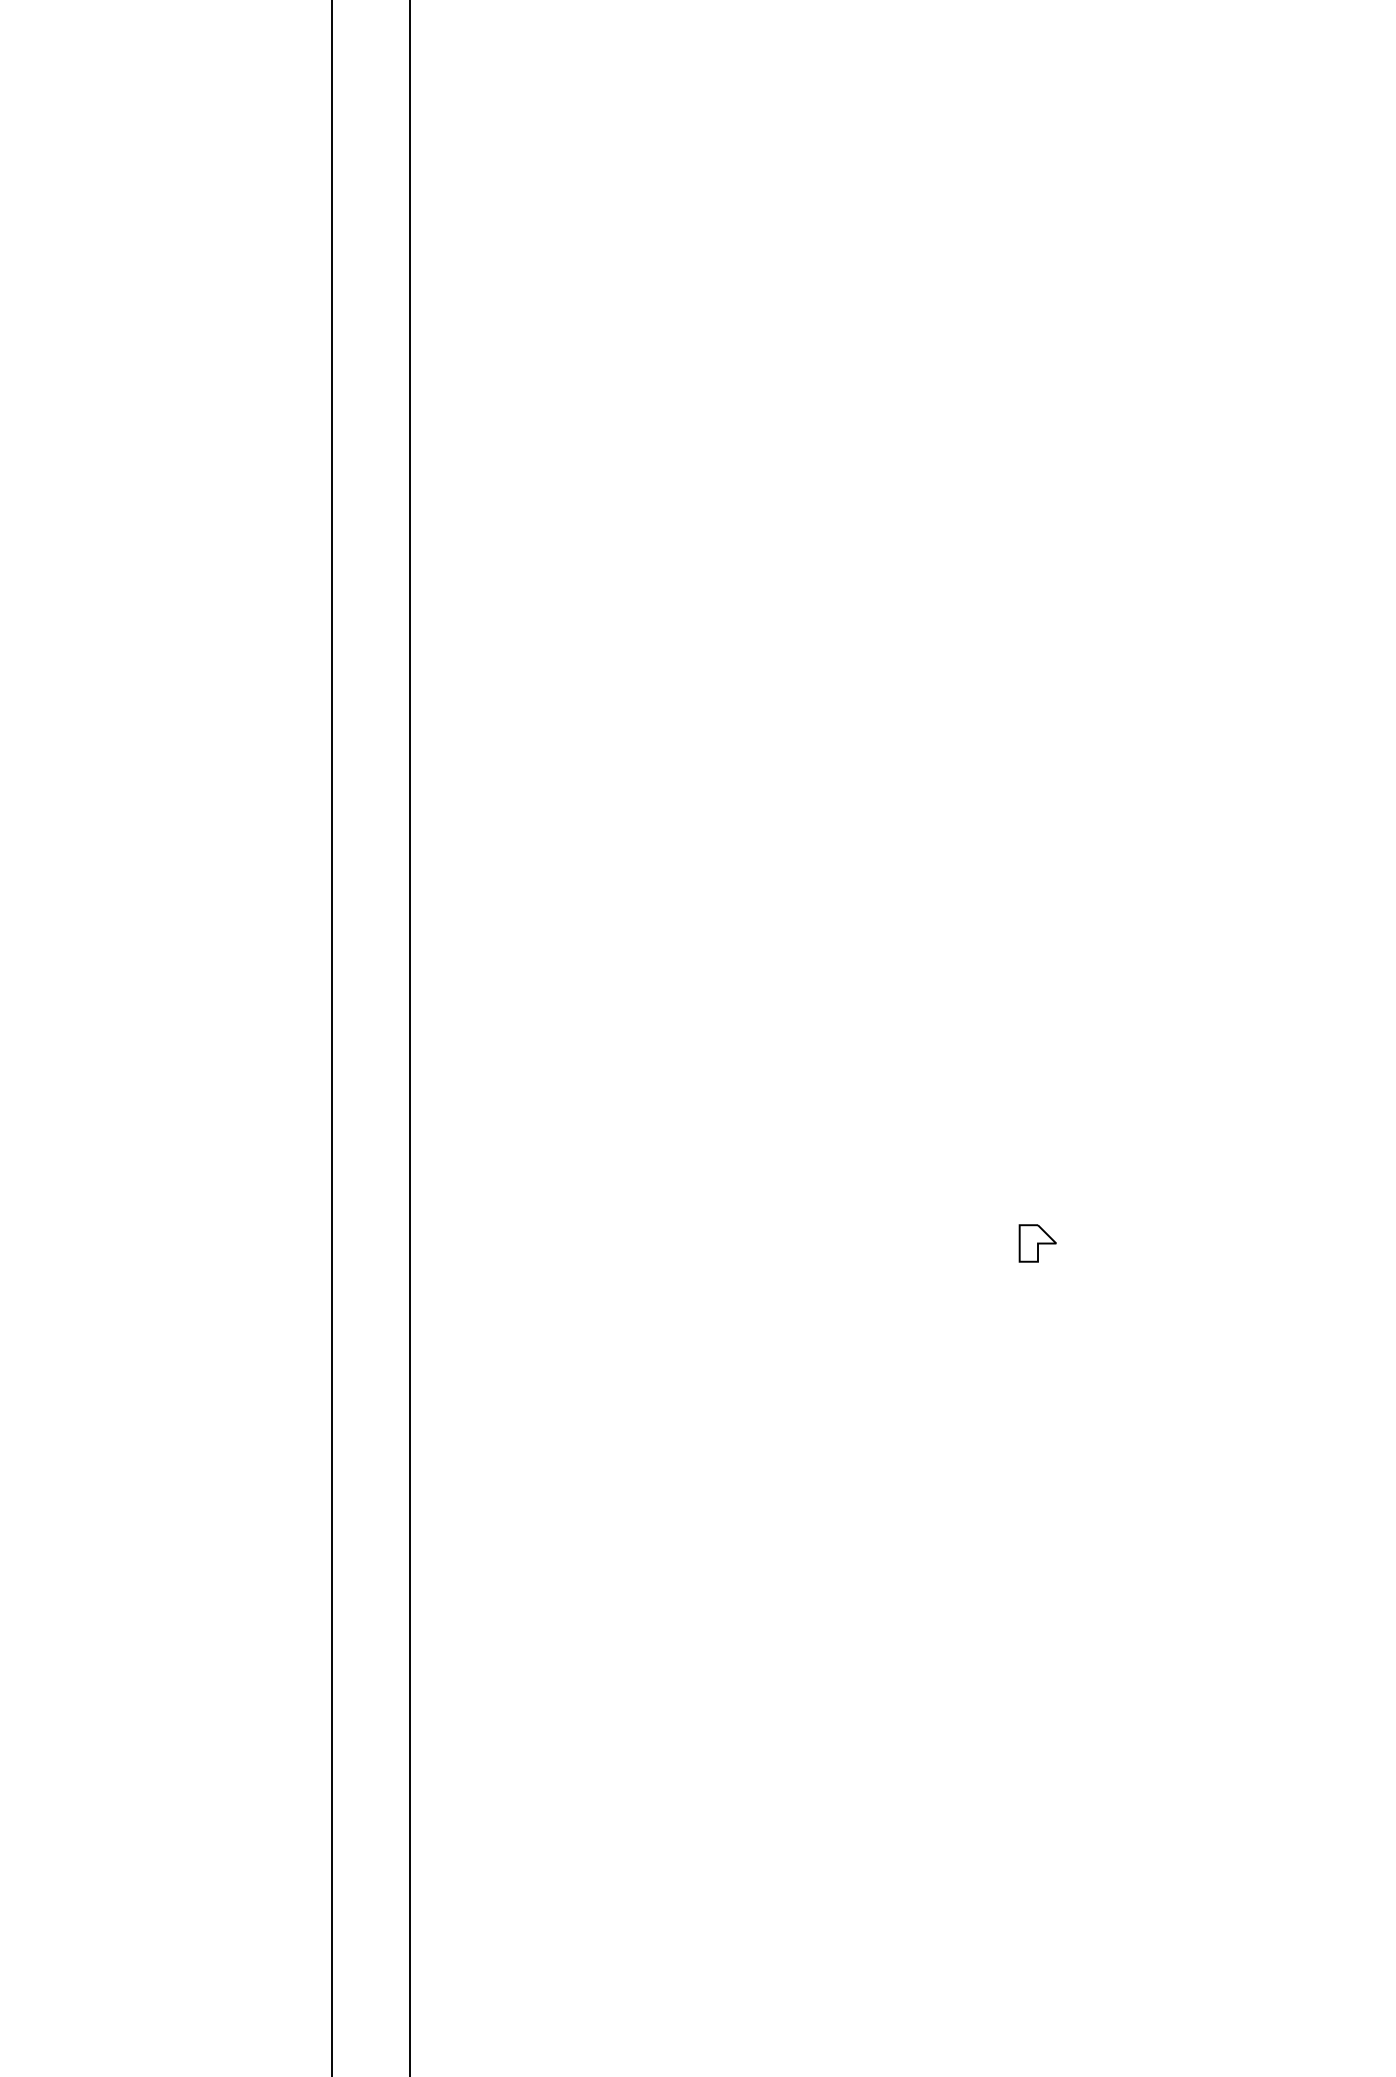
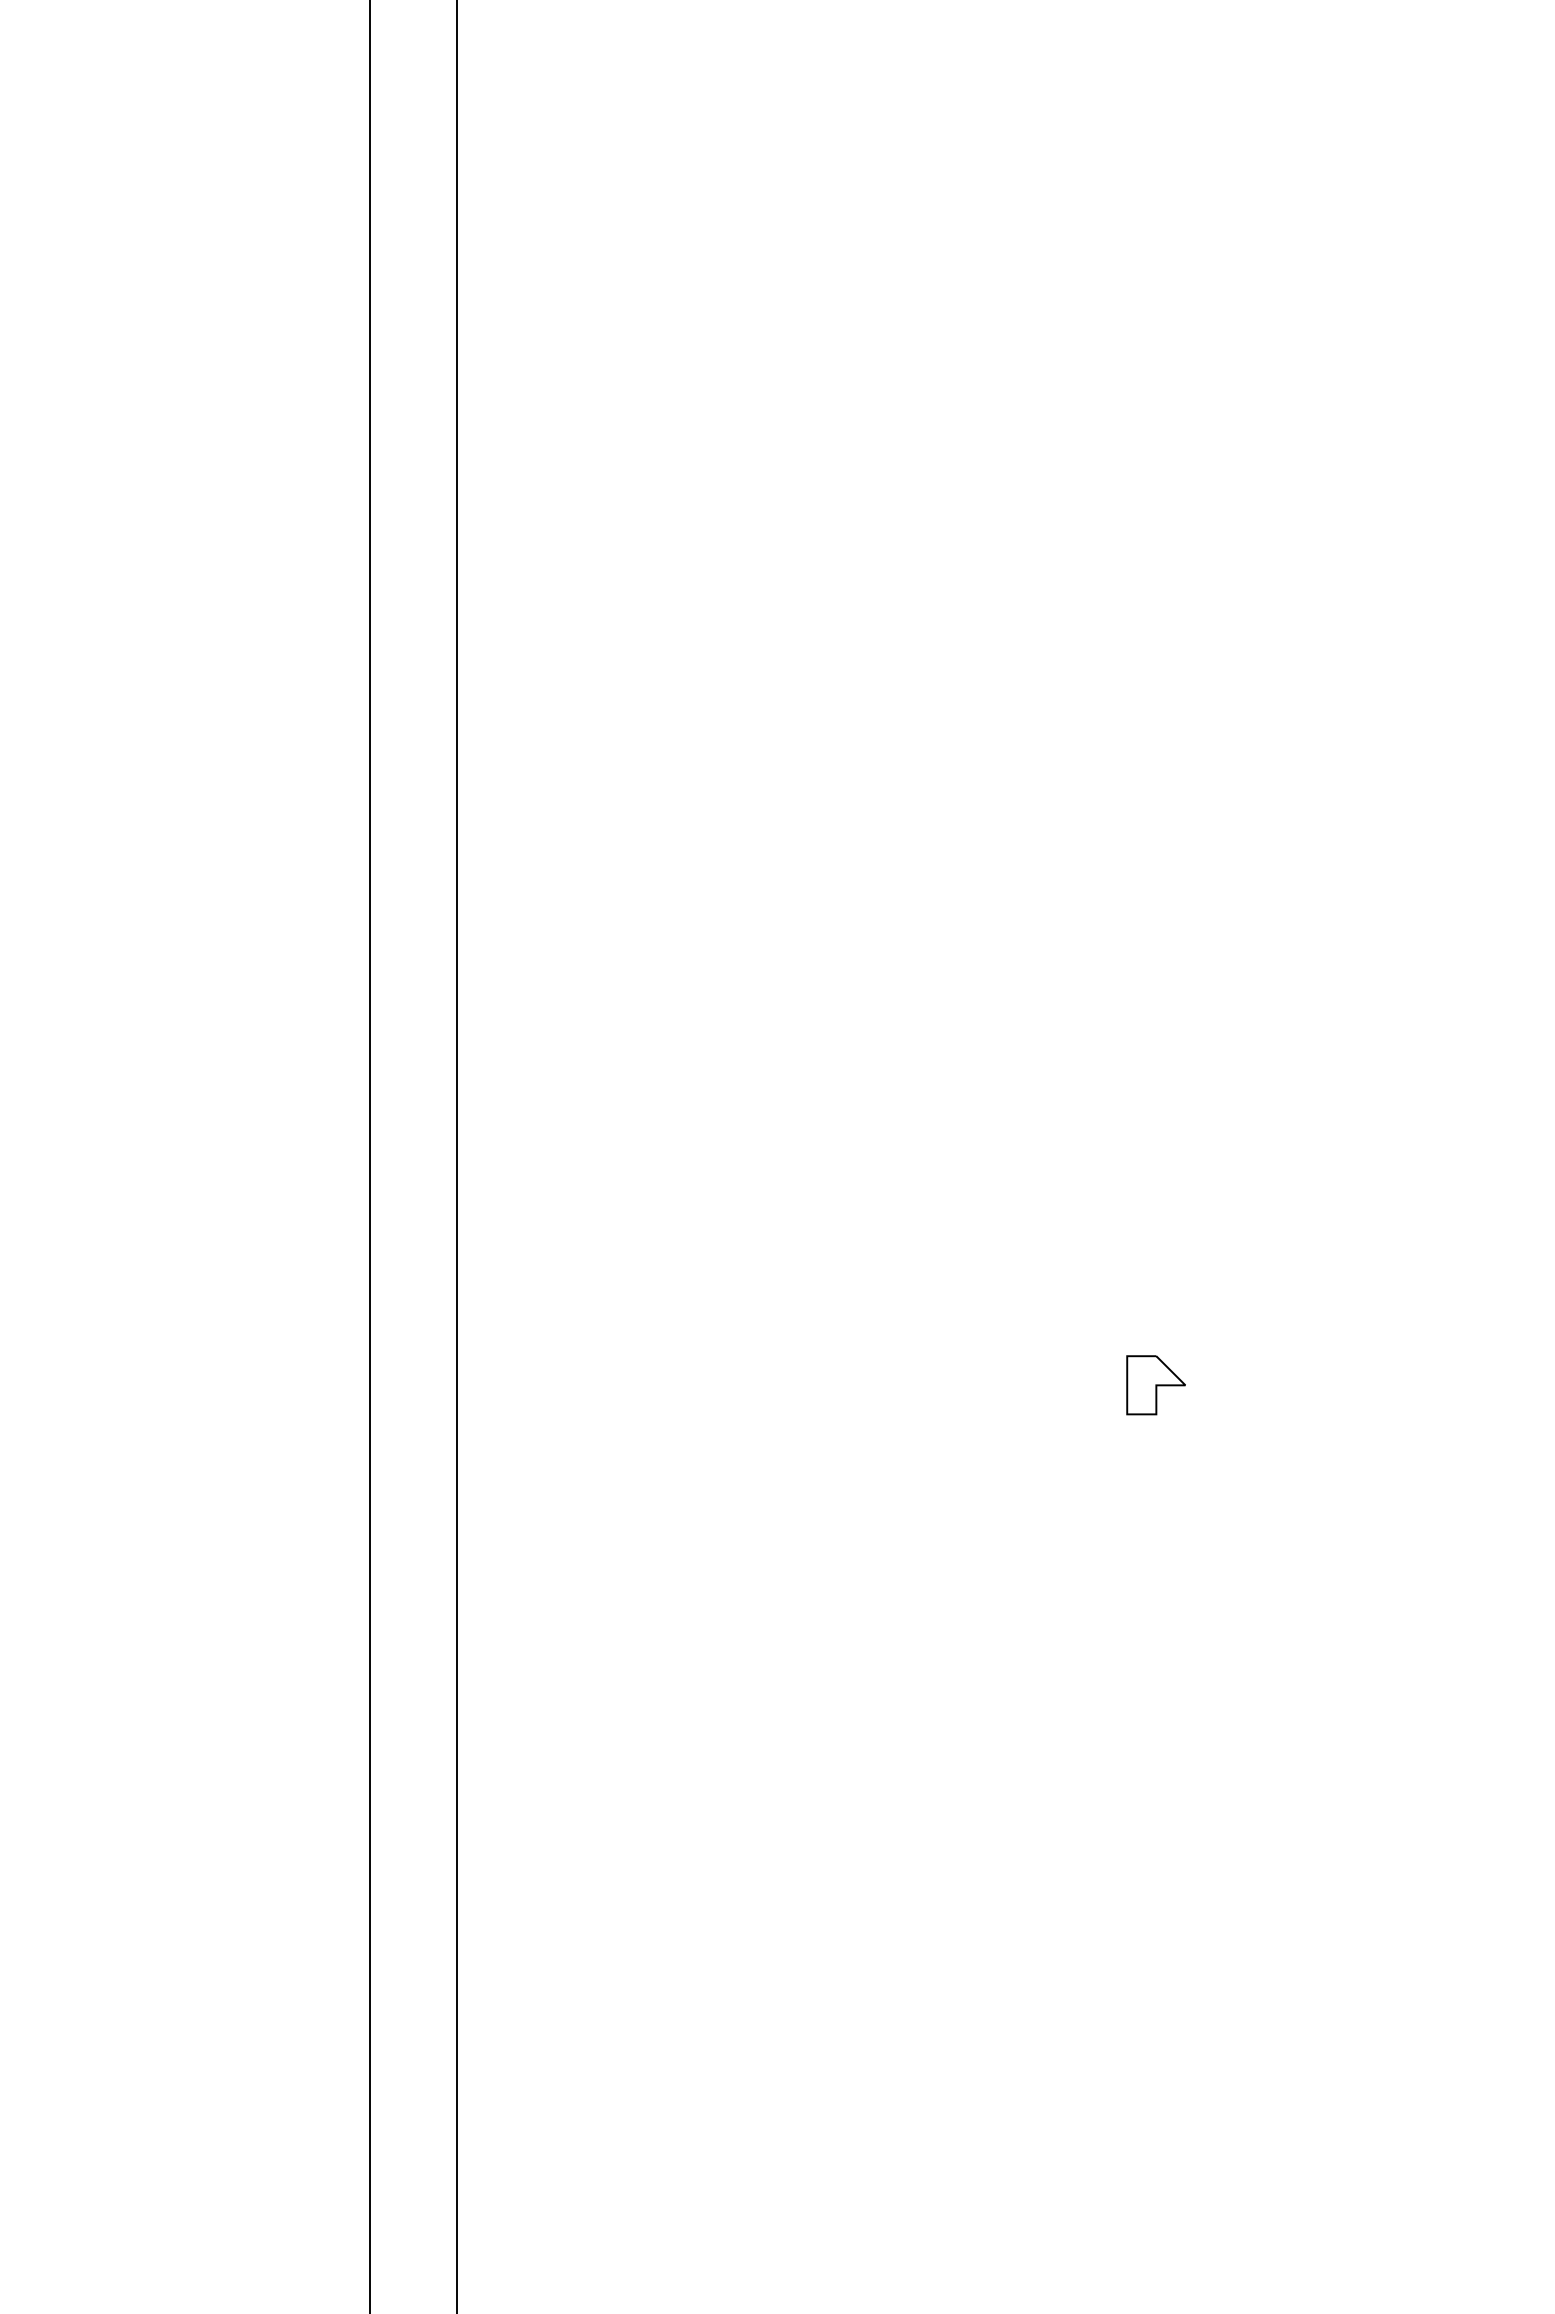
part: (1037, 1243) -> (1155, 1385), size x1.43

